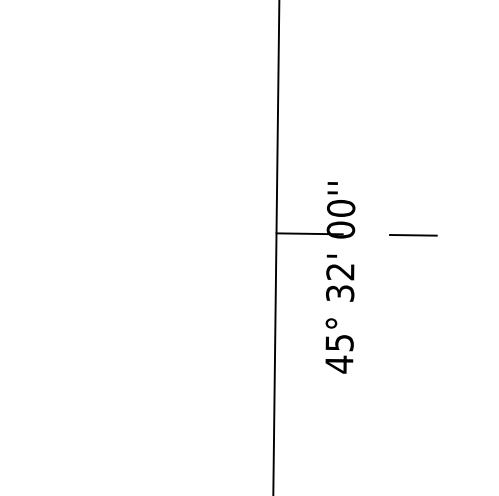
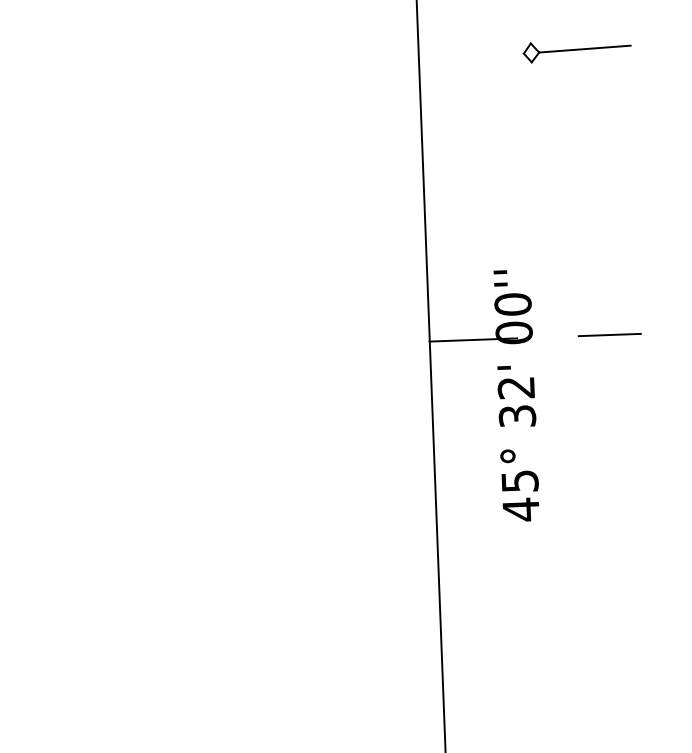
part: (398, 19) -> (576, 52), added

